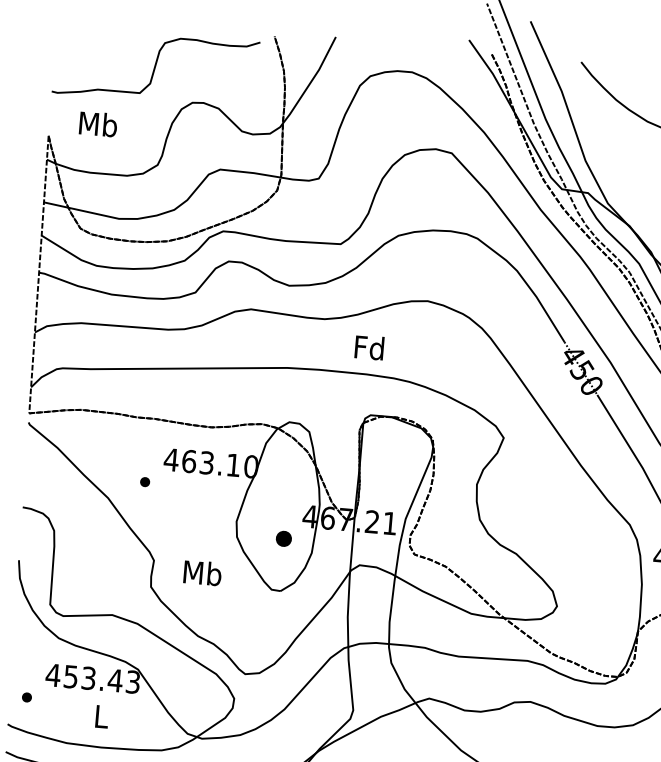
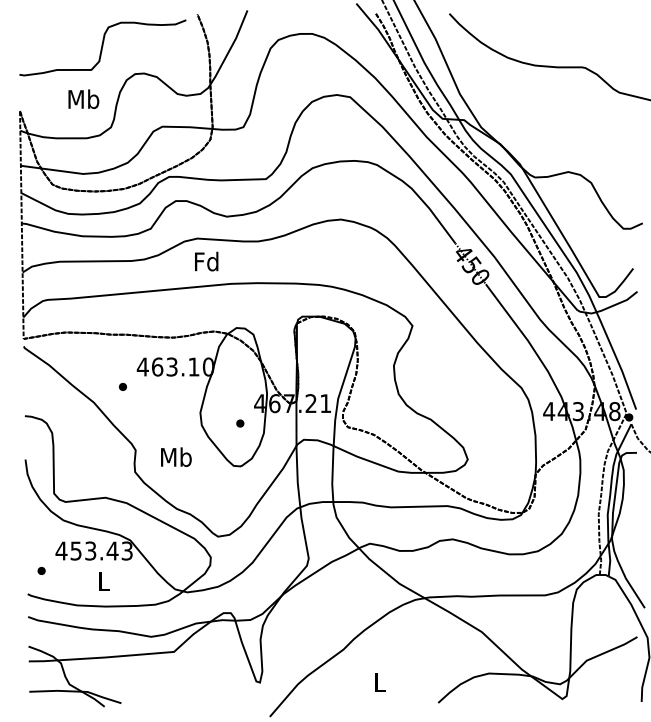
text: (98, 123) -> (83, 98), moved
text: (369, 347) -> (206, 261), moved
part: (284, 538) -> (240, 423), size x0.62

